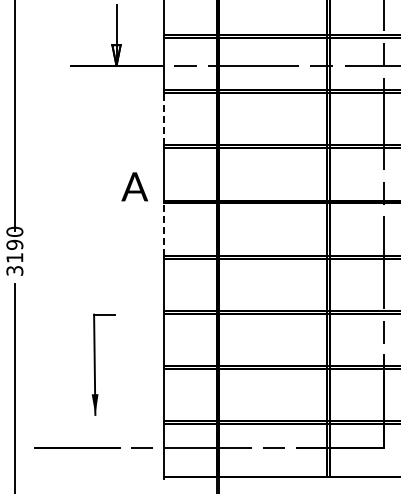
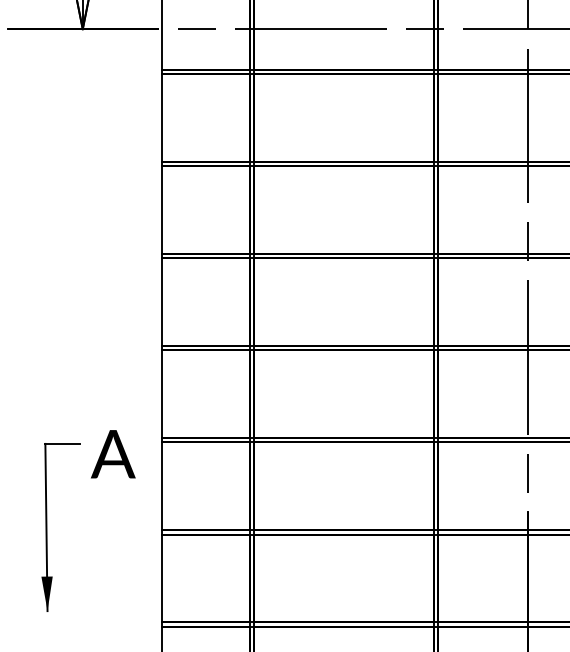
line: (164, 118) -> (162, 116), dashed -> solid
text: (134, 186) -> (112, 453), moved
line: (164, 229) -> (162, 301), dashed -> solid

